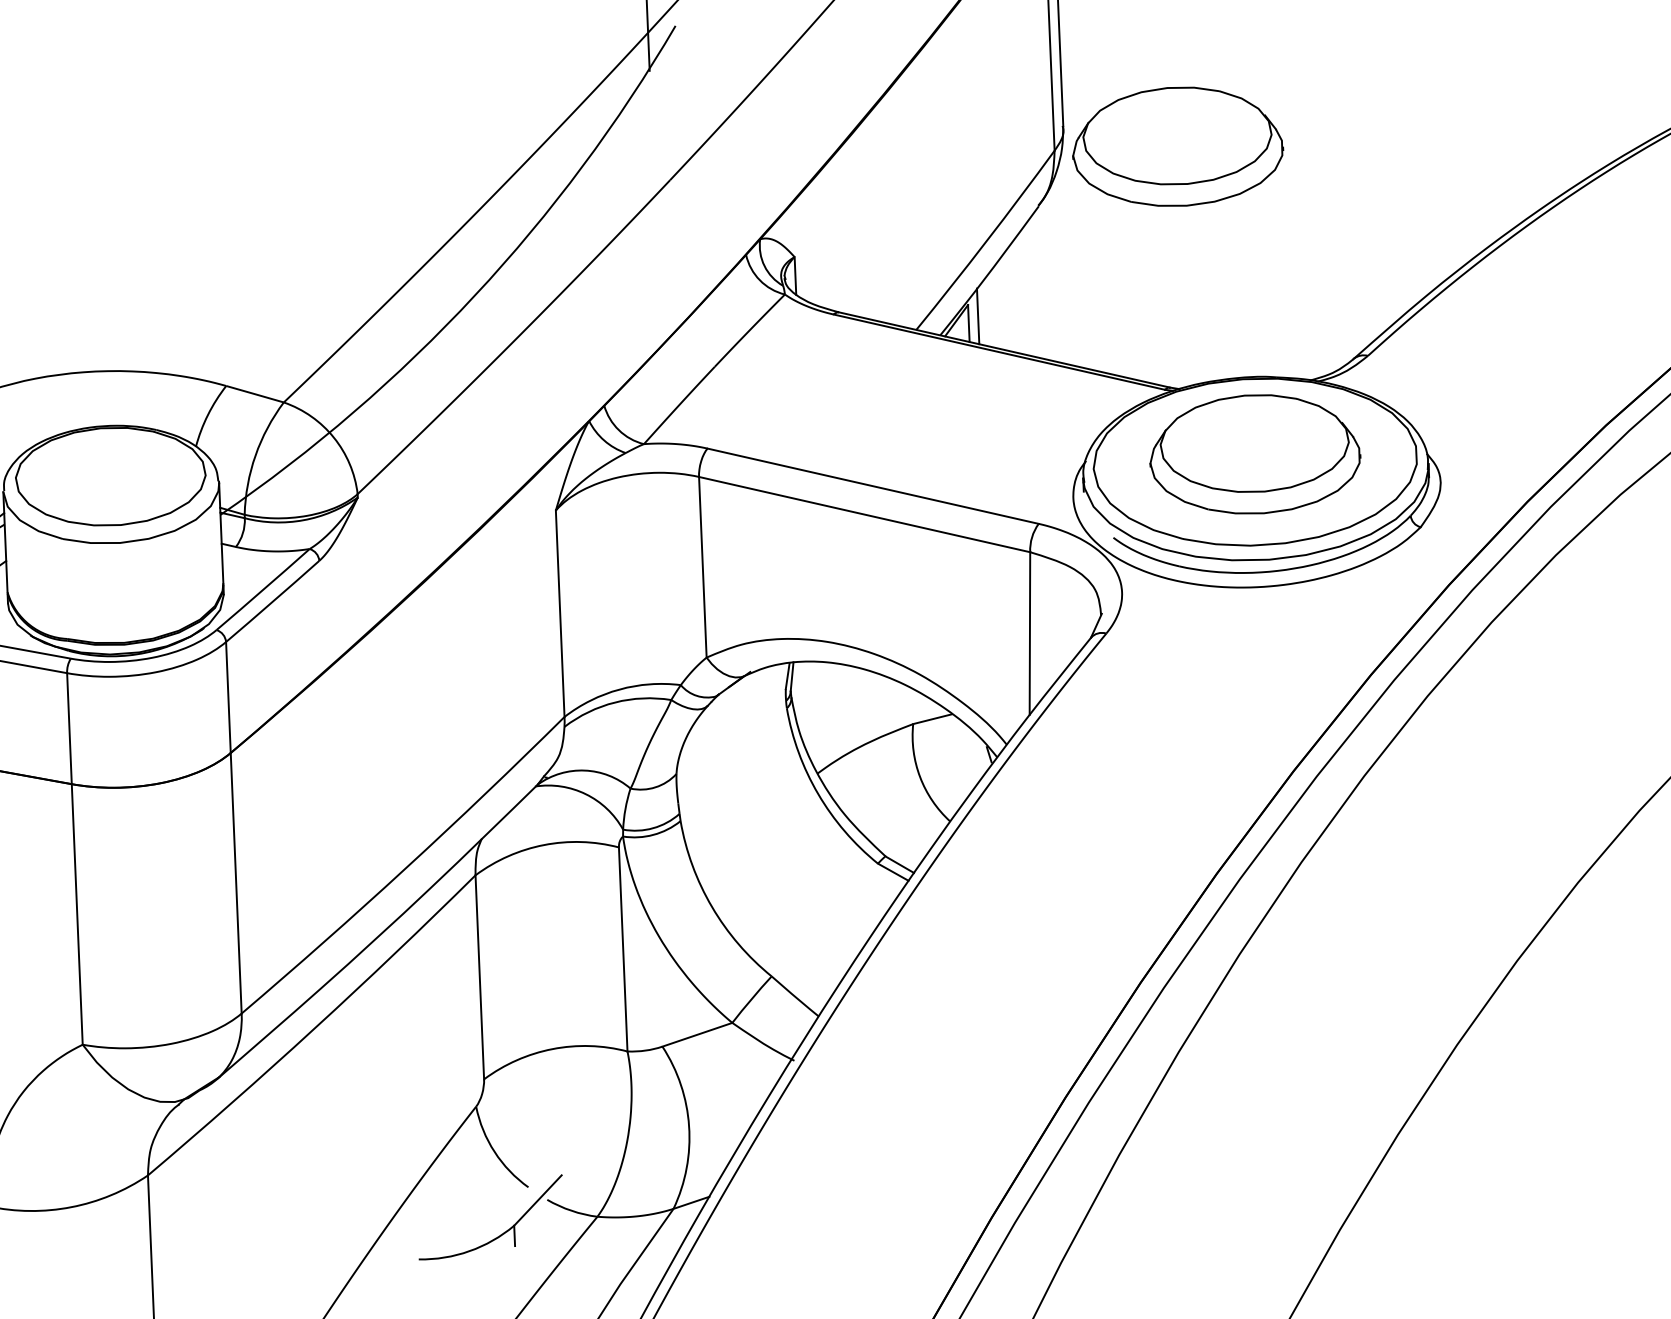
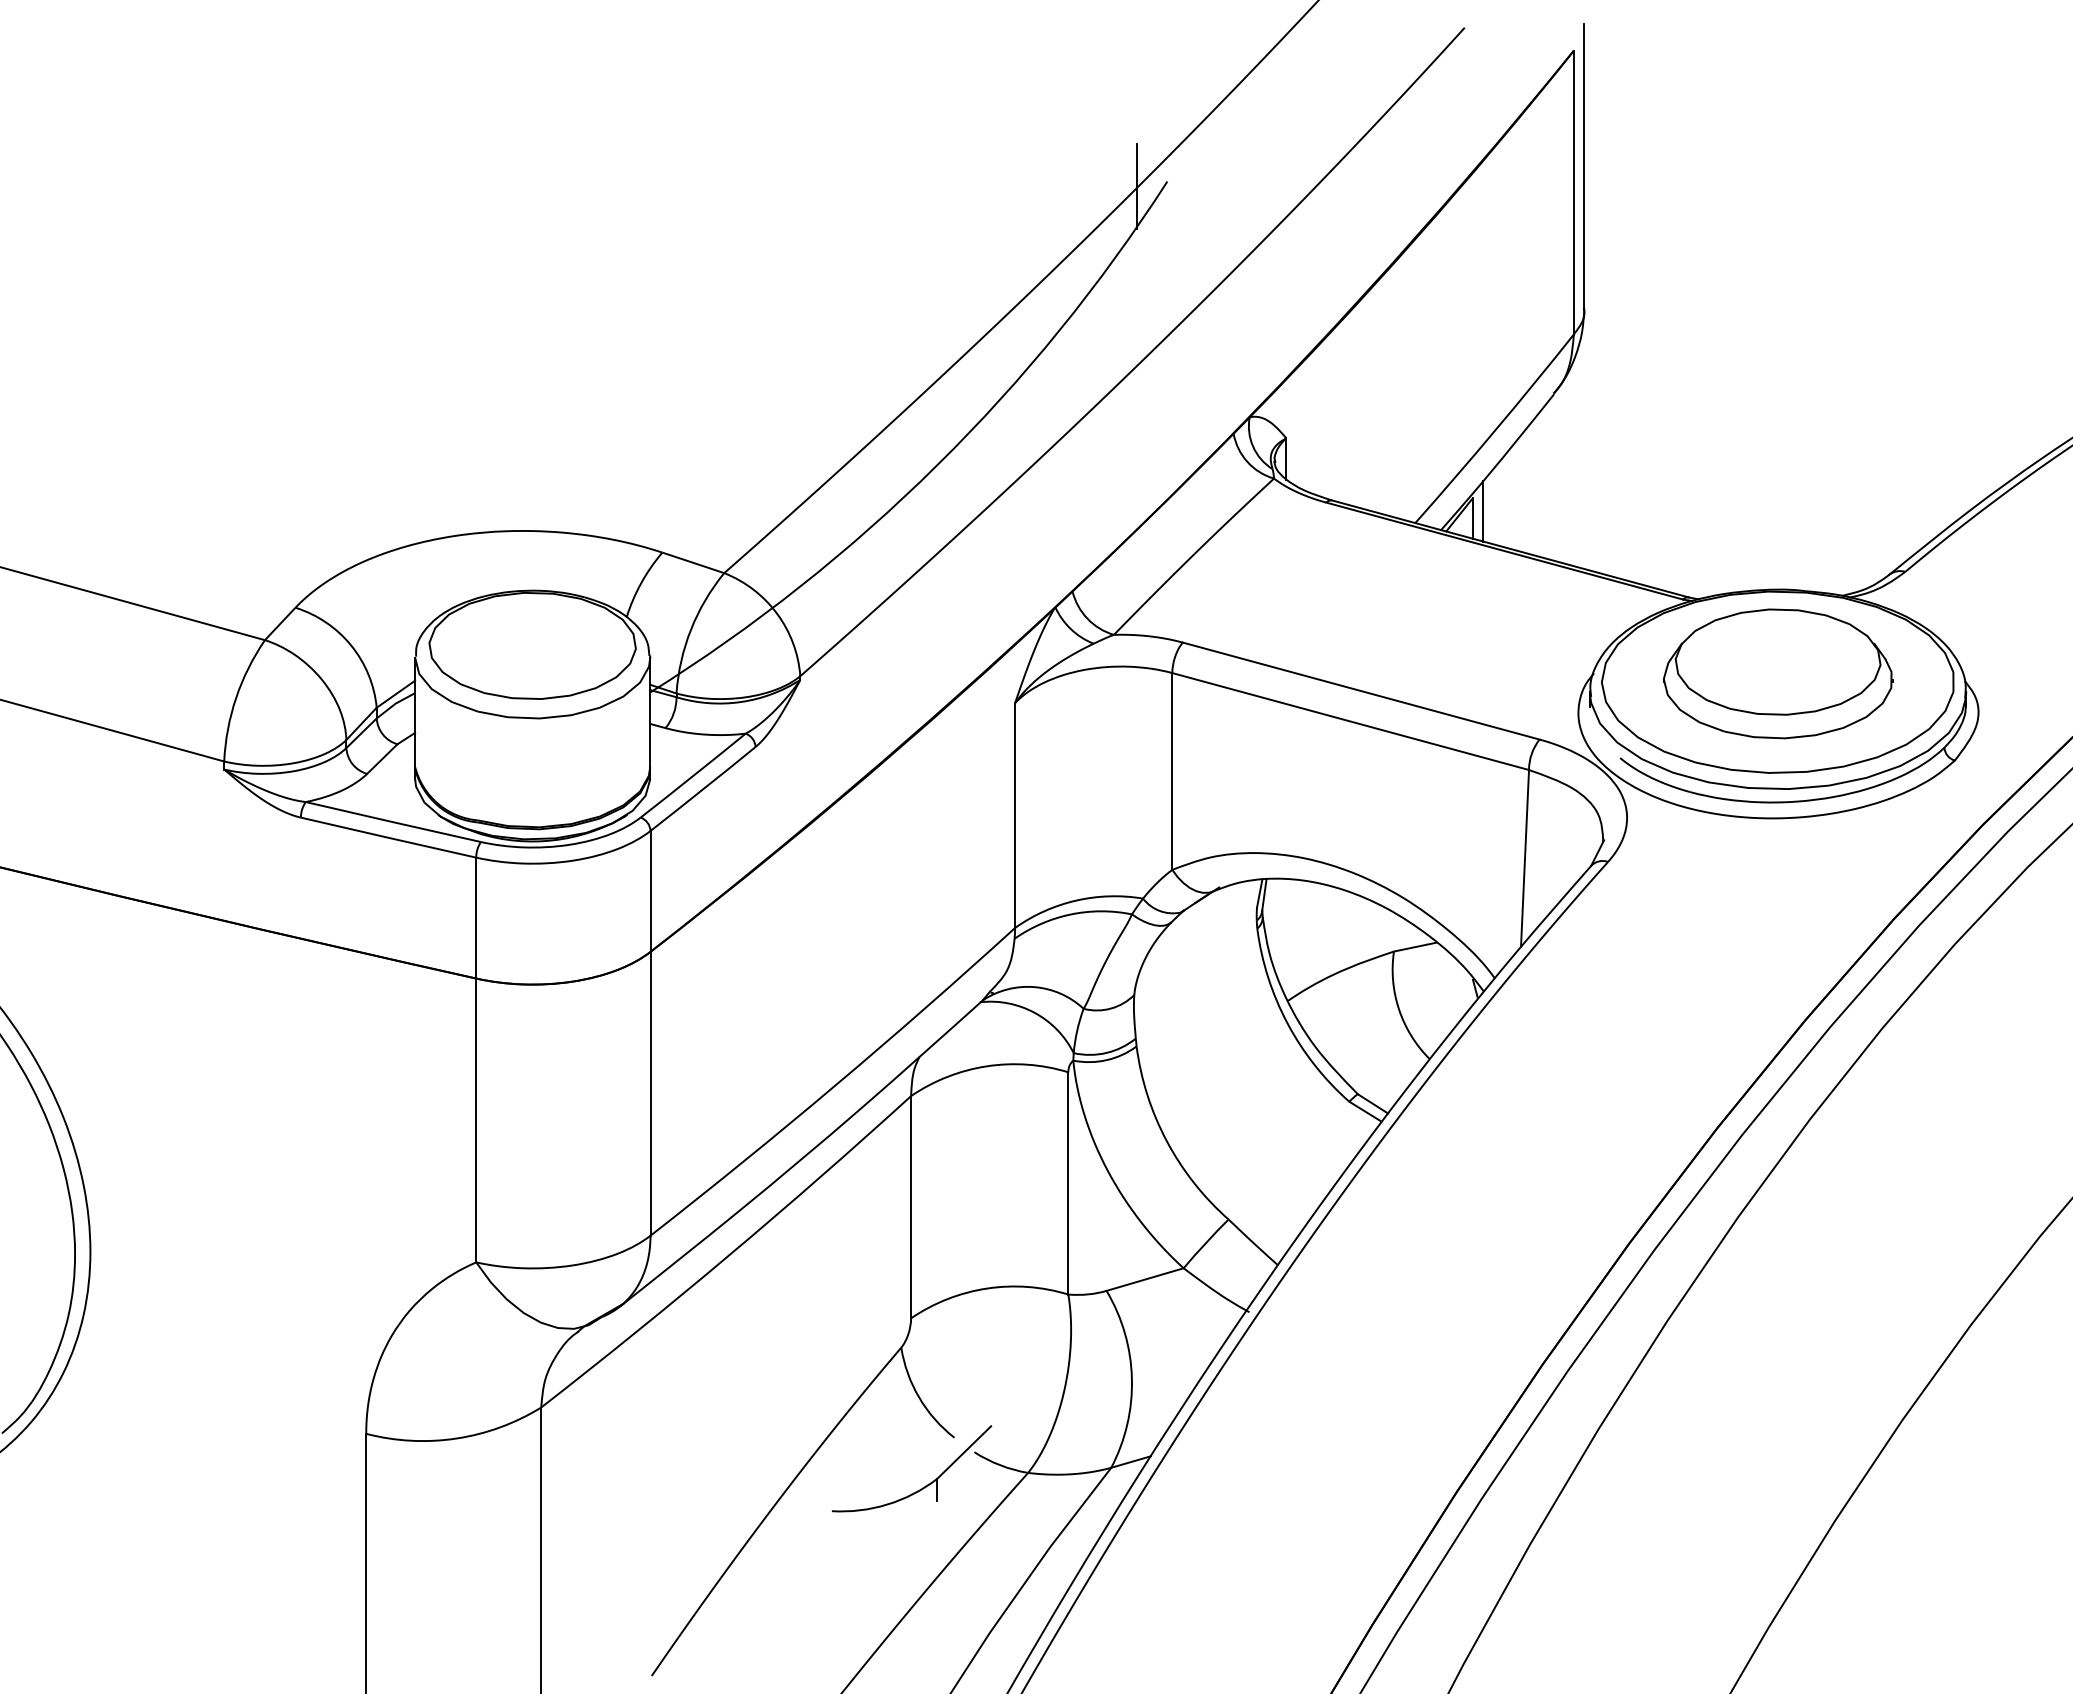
part: (1178, 146) -> (1708, 335), removed

